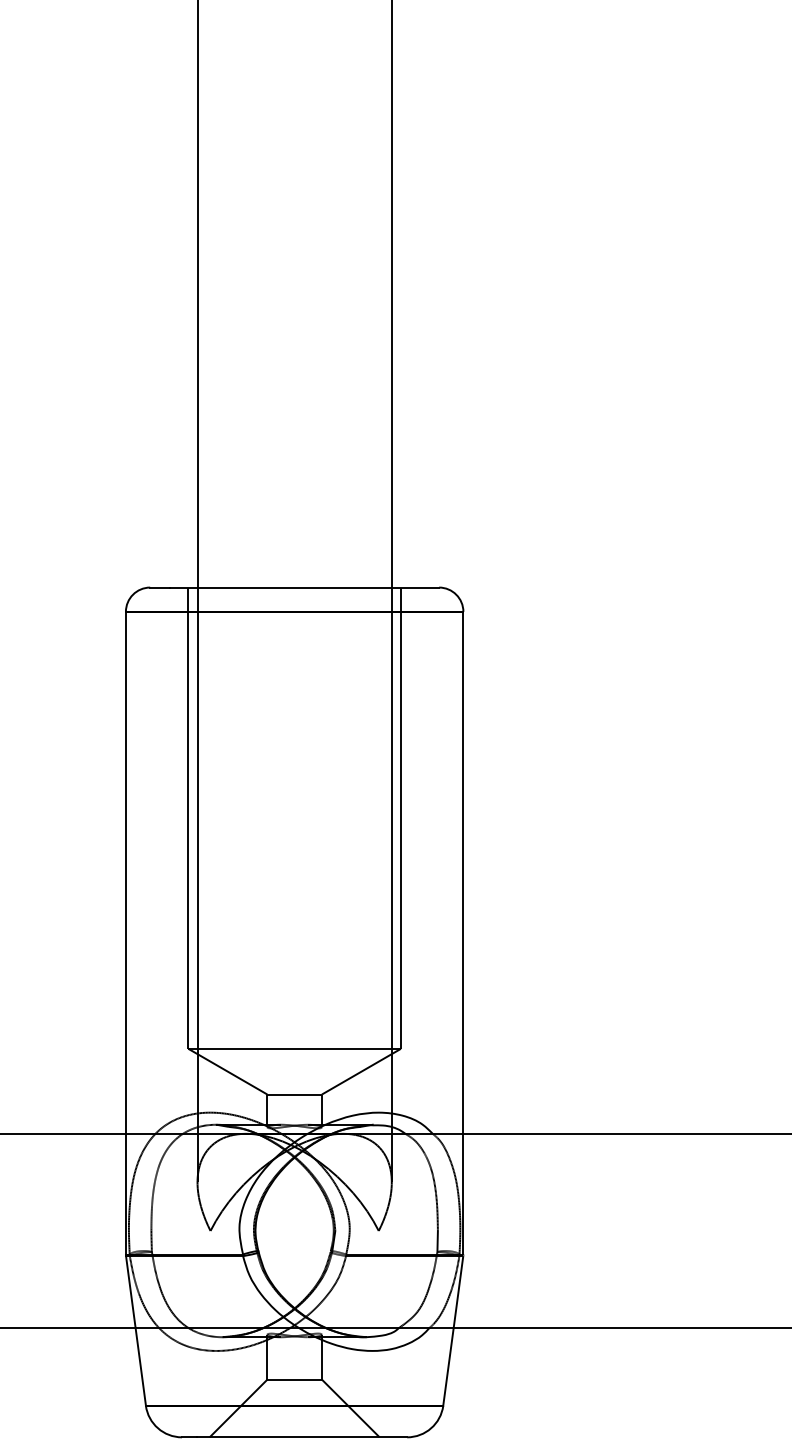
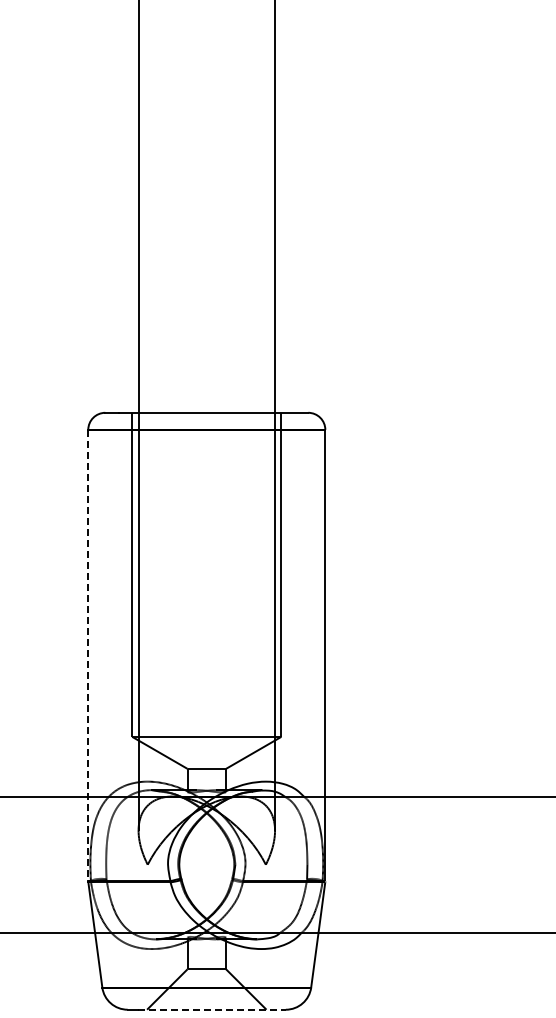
line: (126, 933) -> (88, 655), solid -> dashed
line: (302, 1437) -> (212, 1009), solid -> dashed

